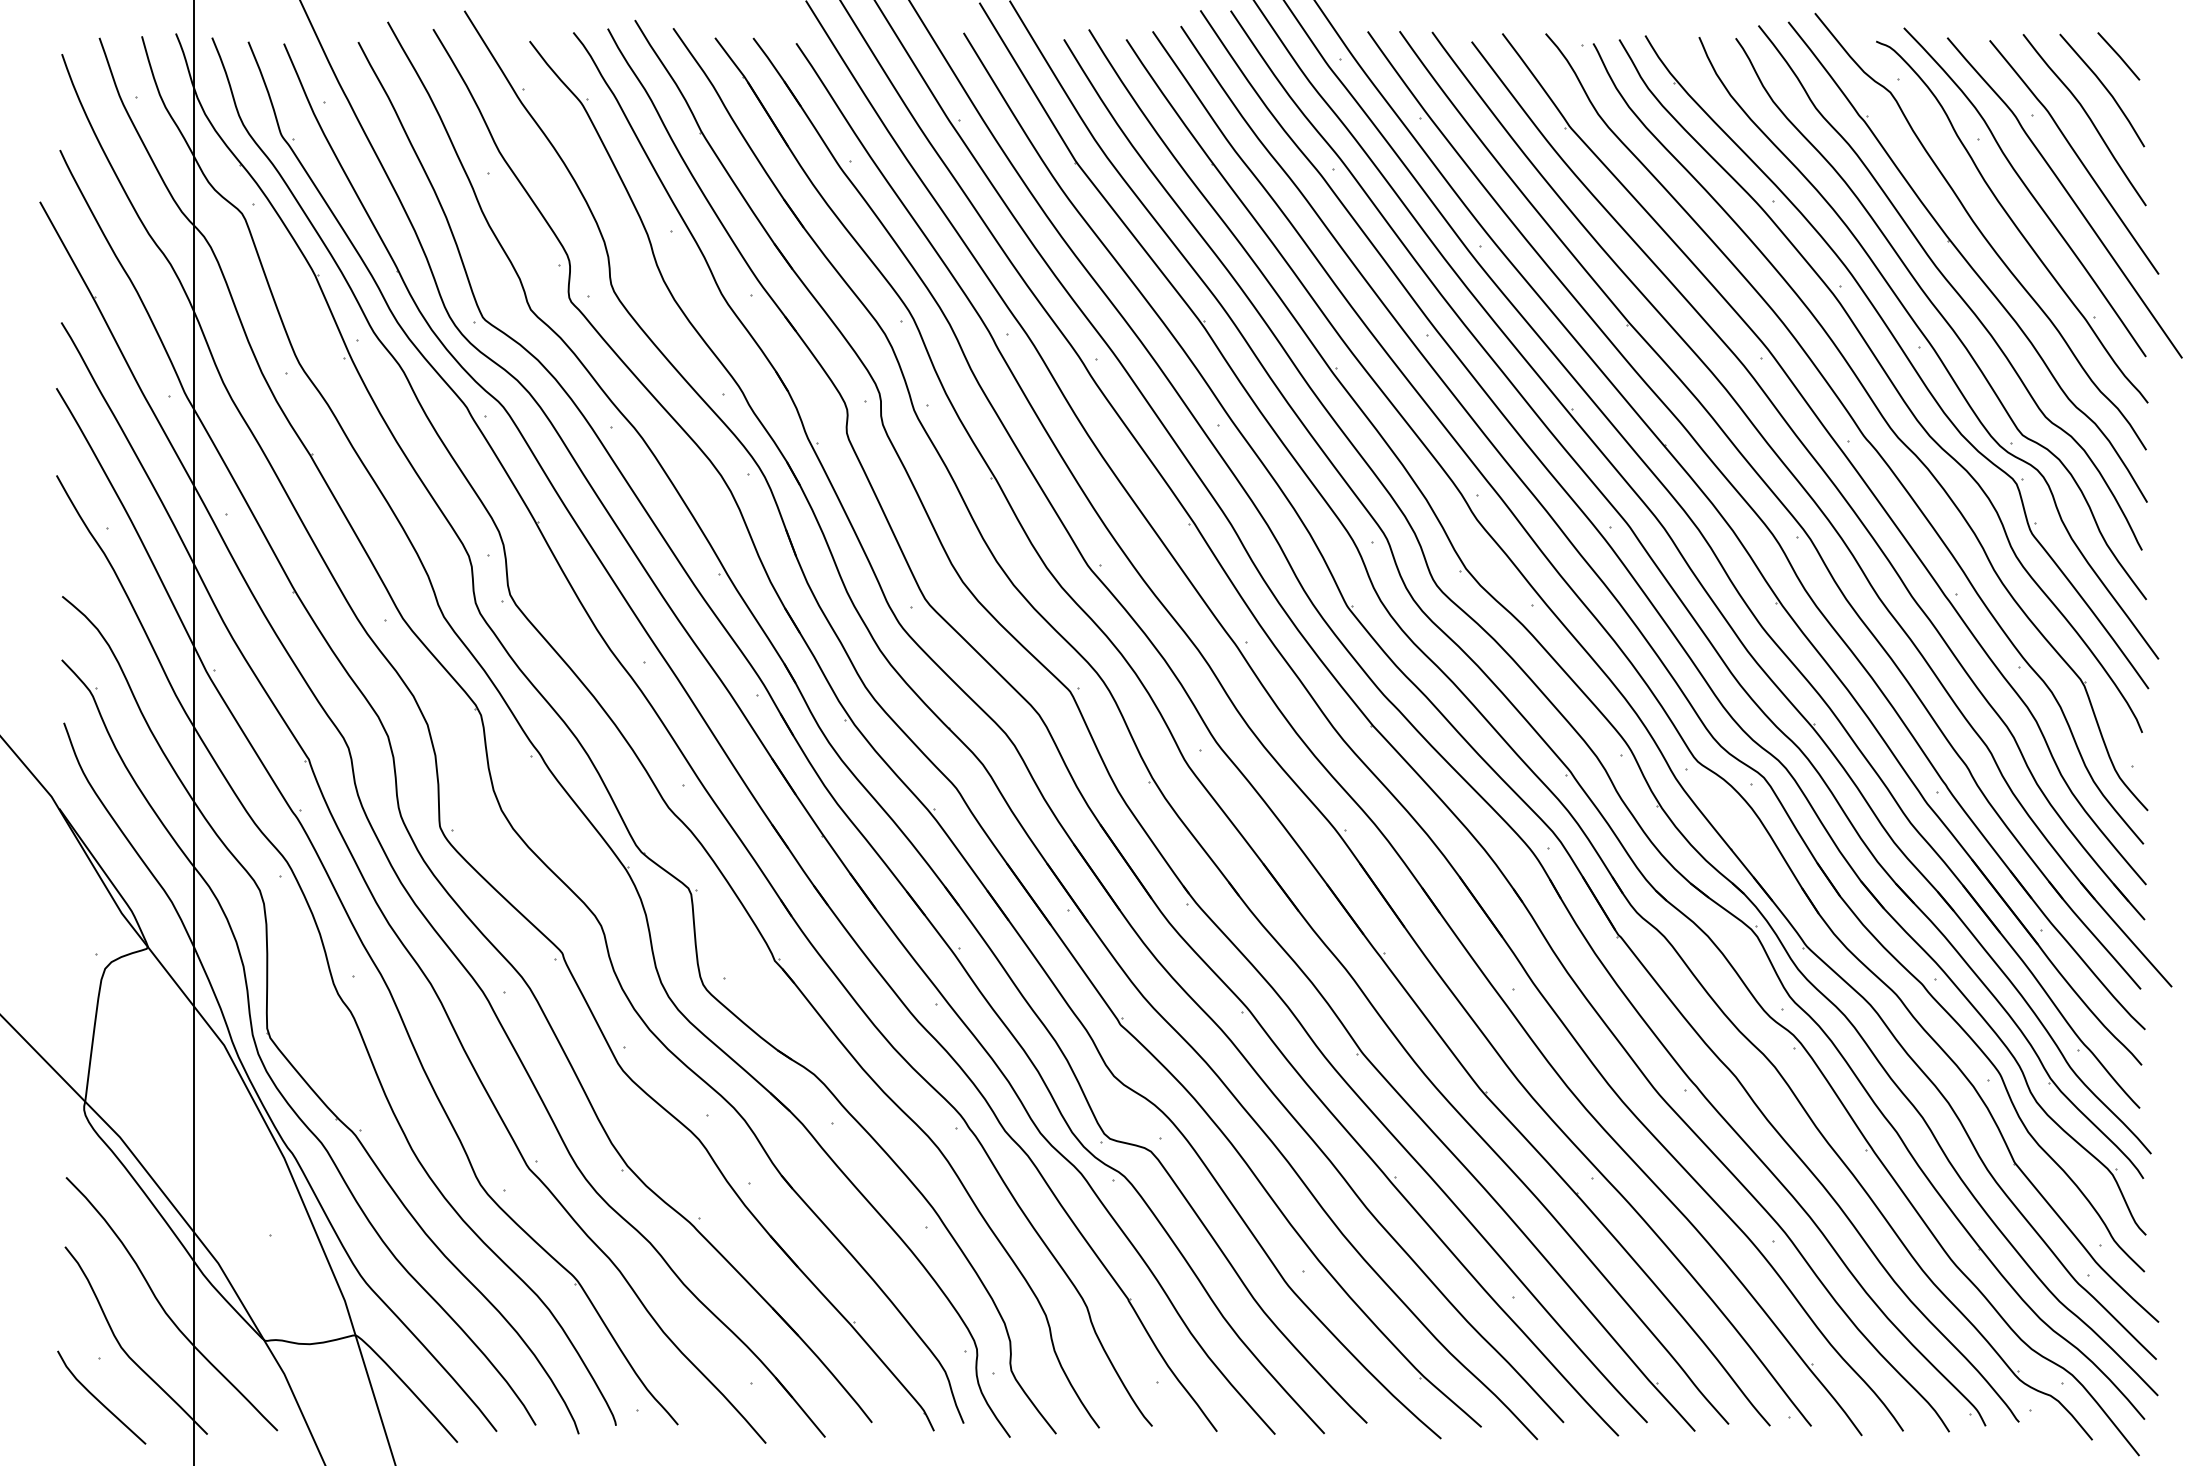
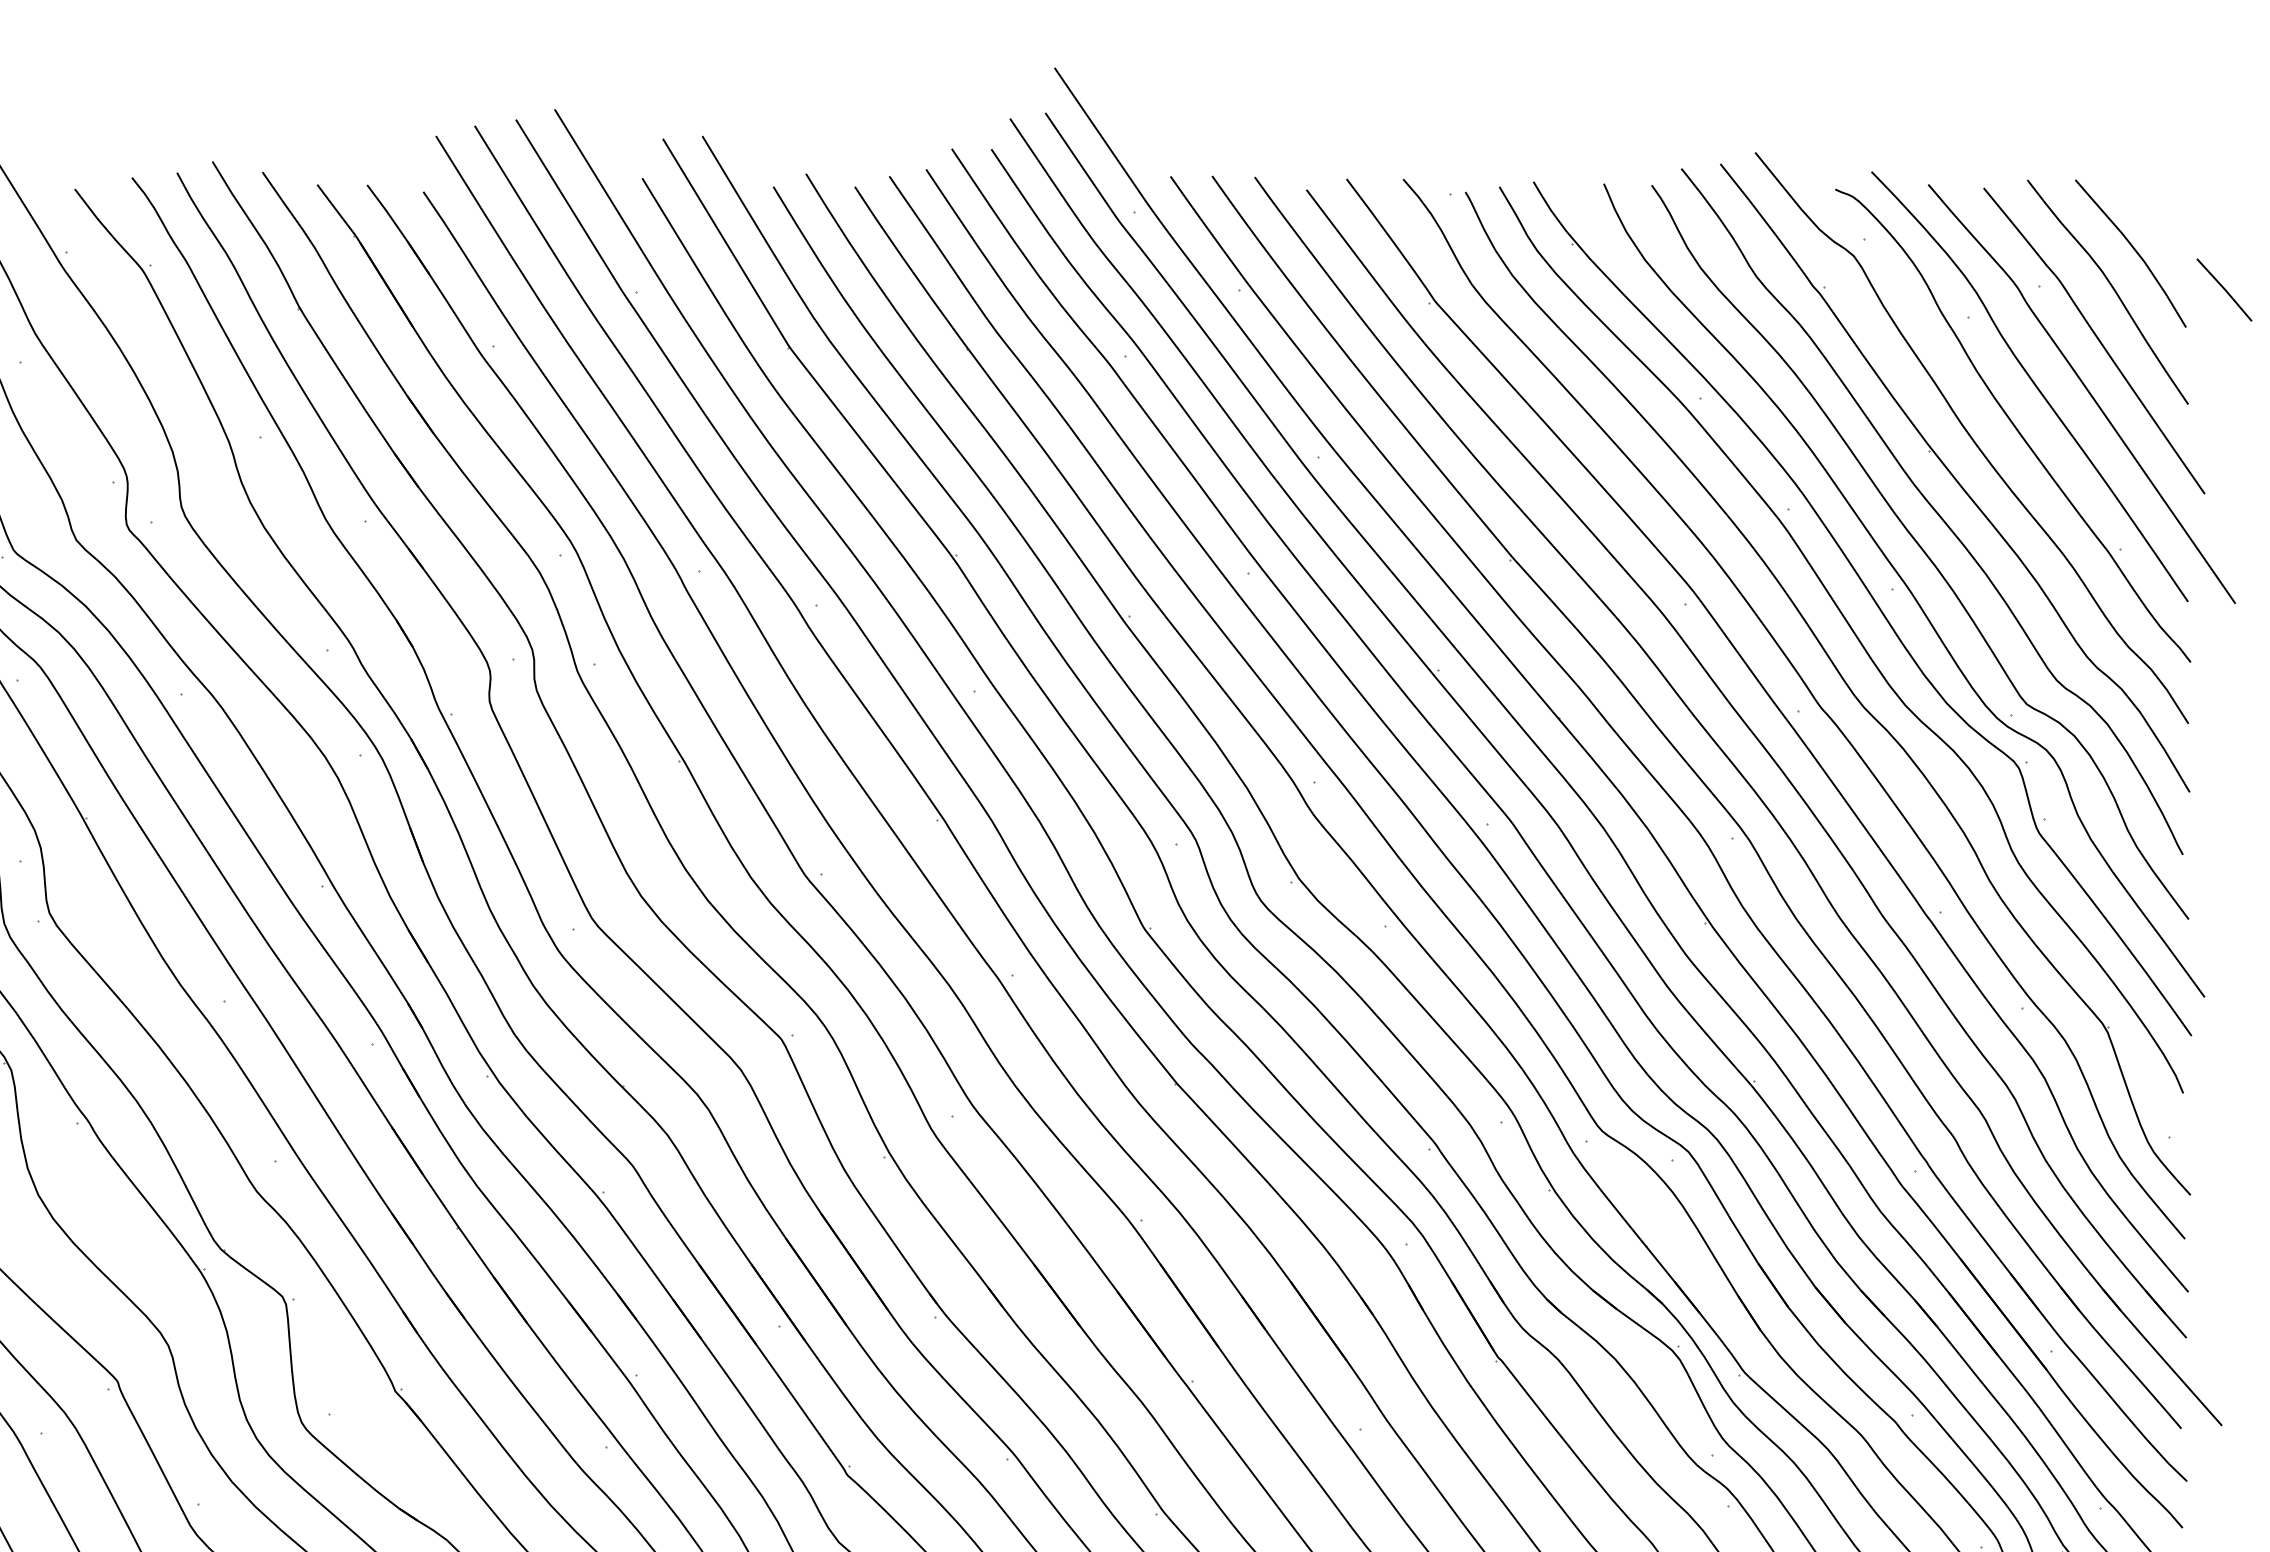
line: (2118, 56) -> (2224, 290), moved

